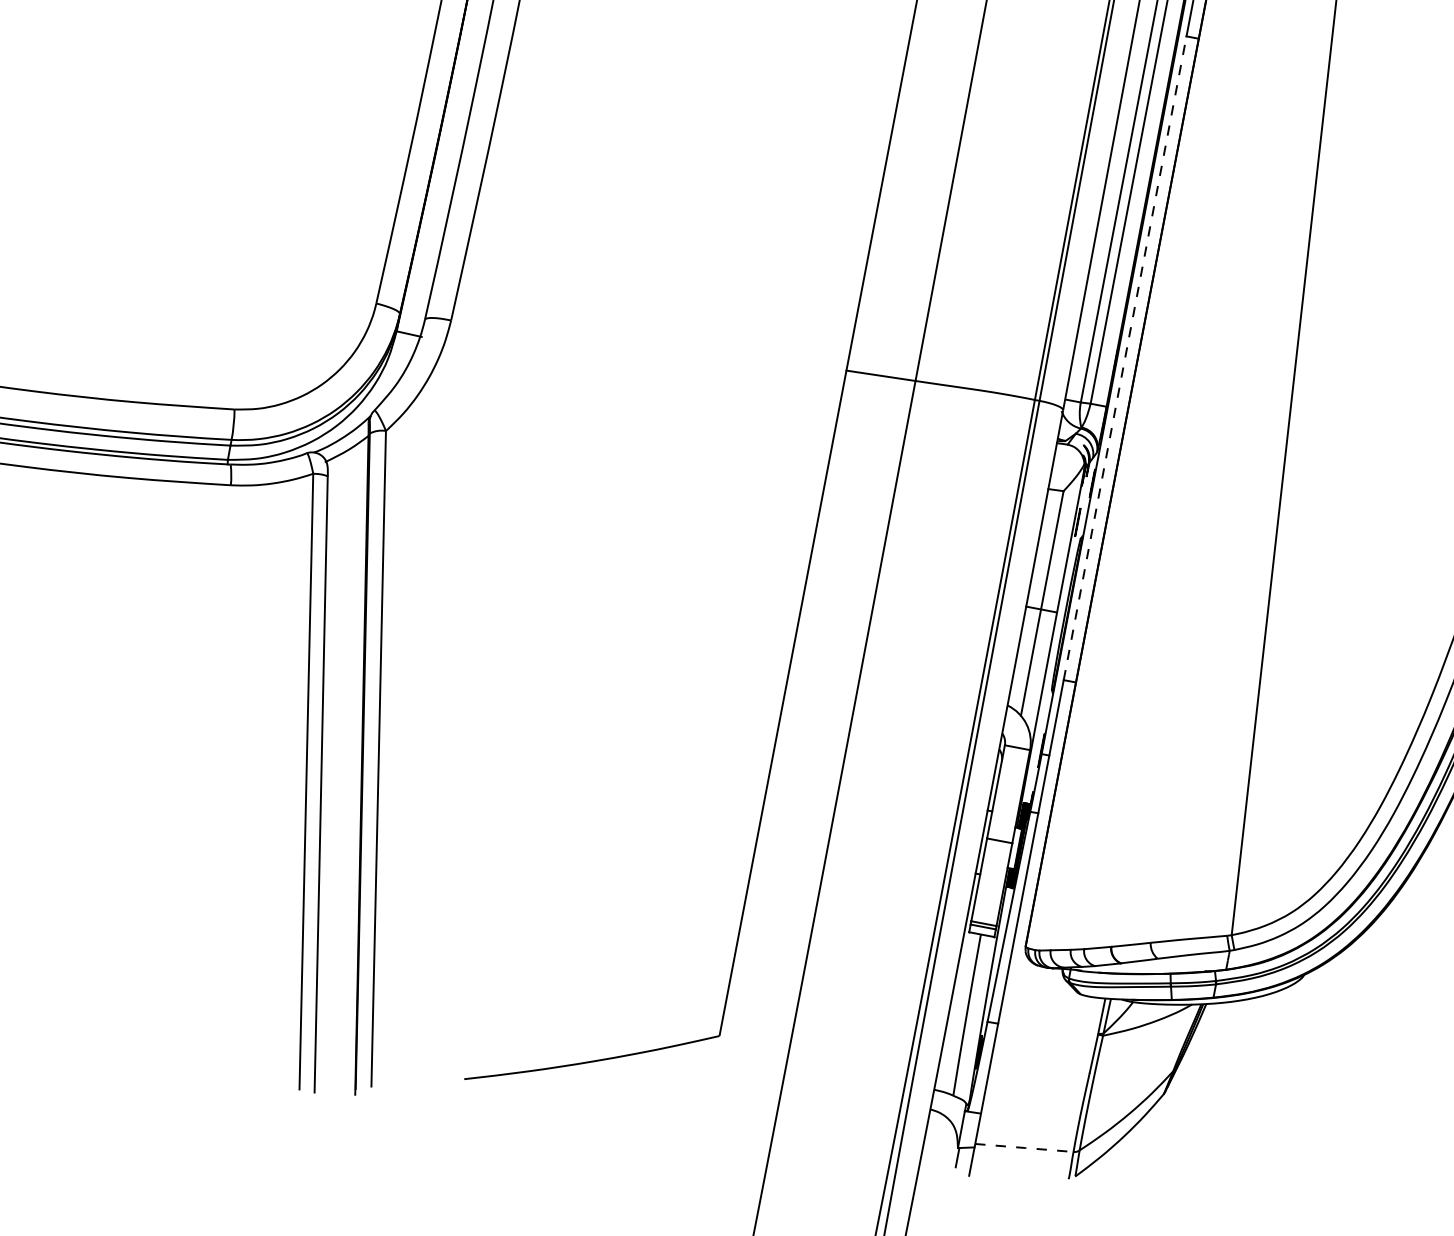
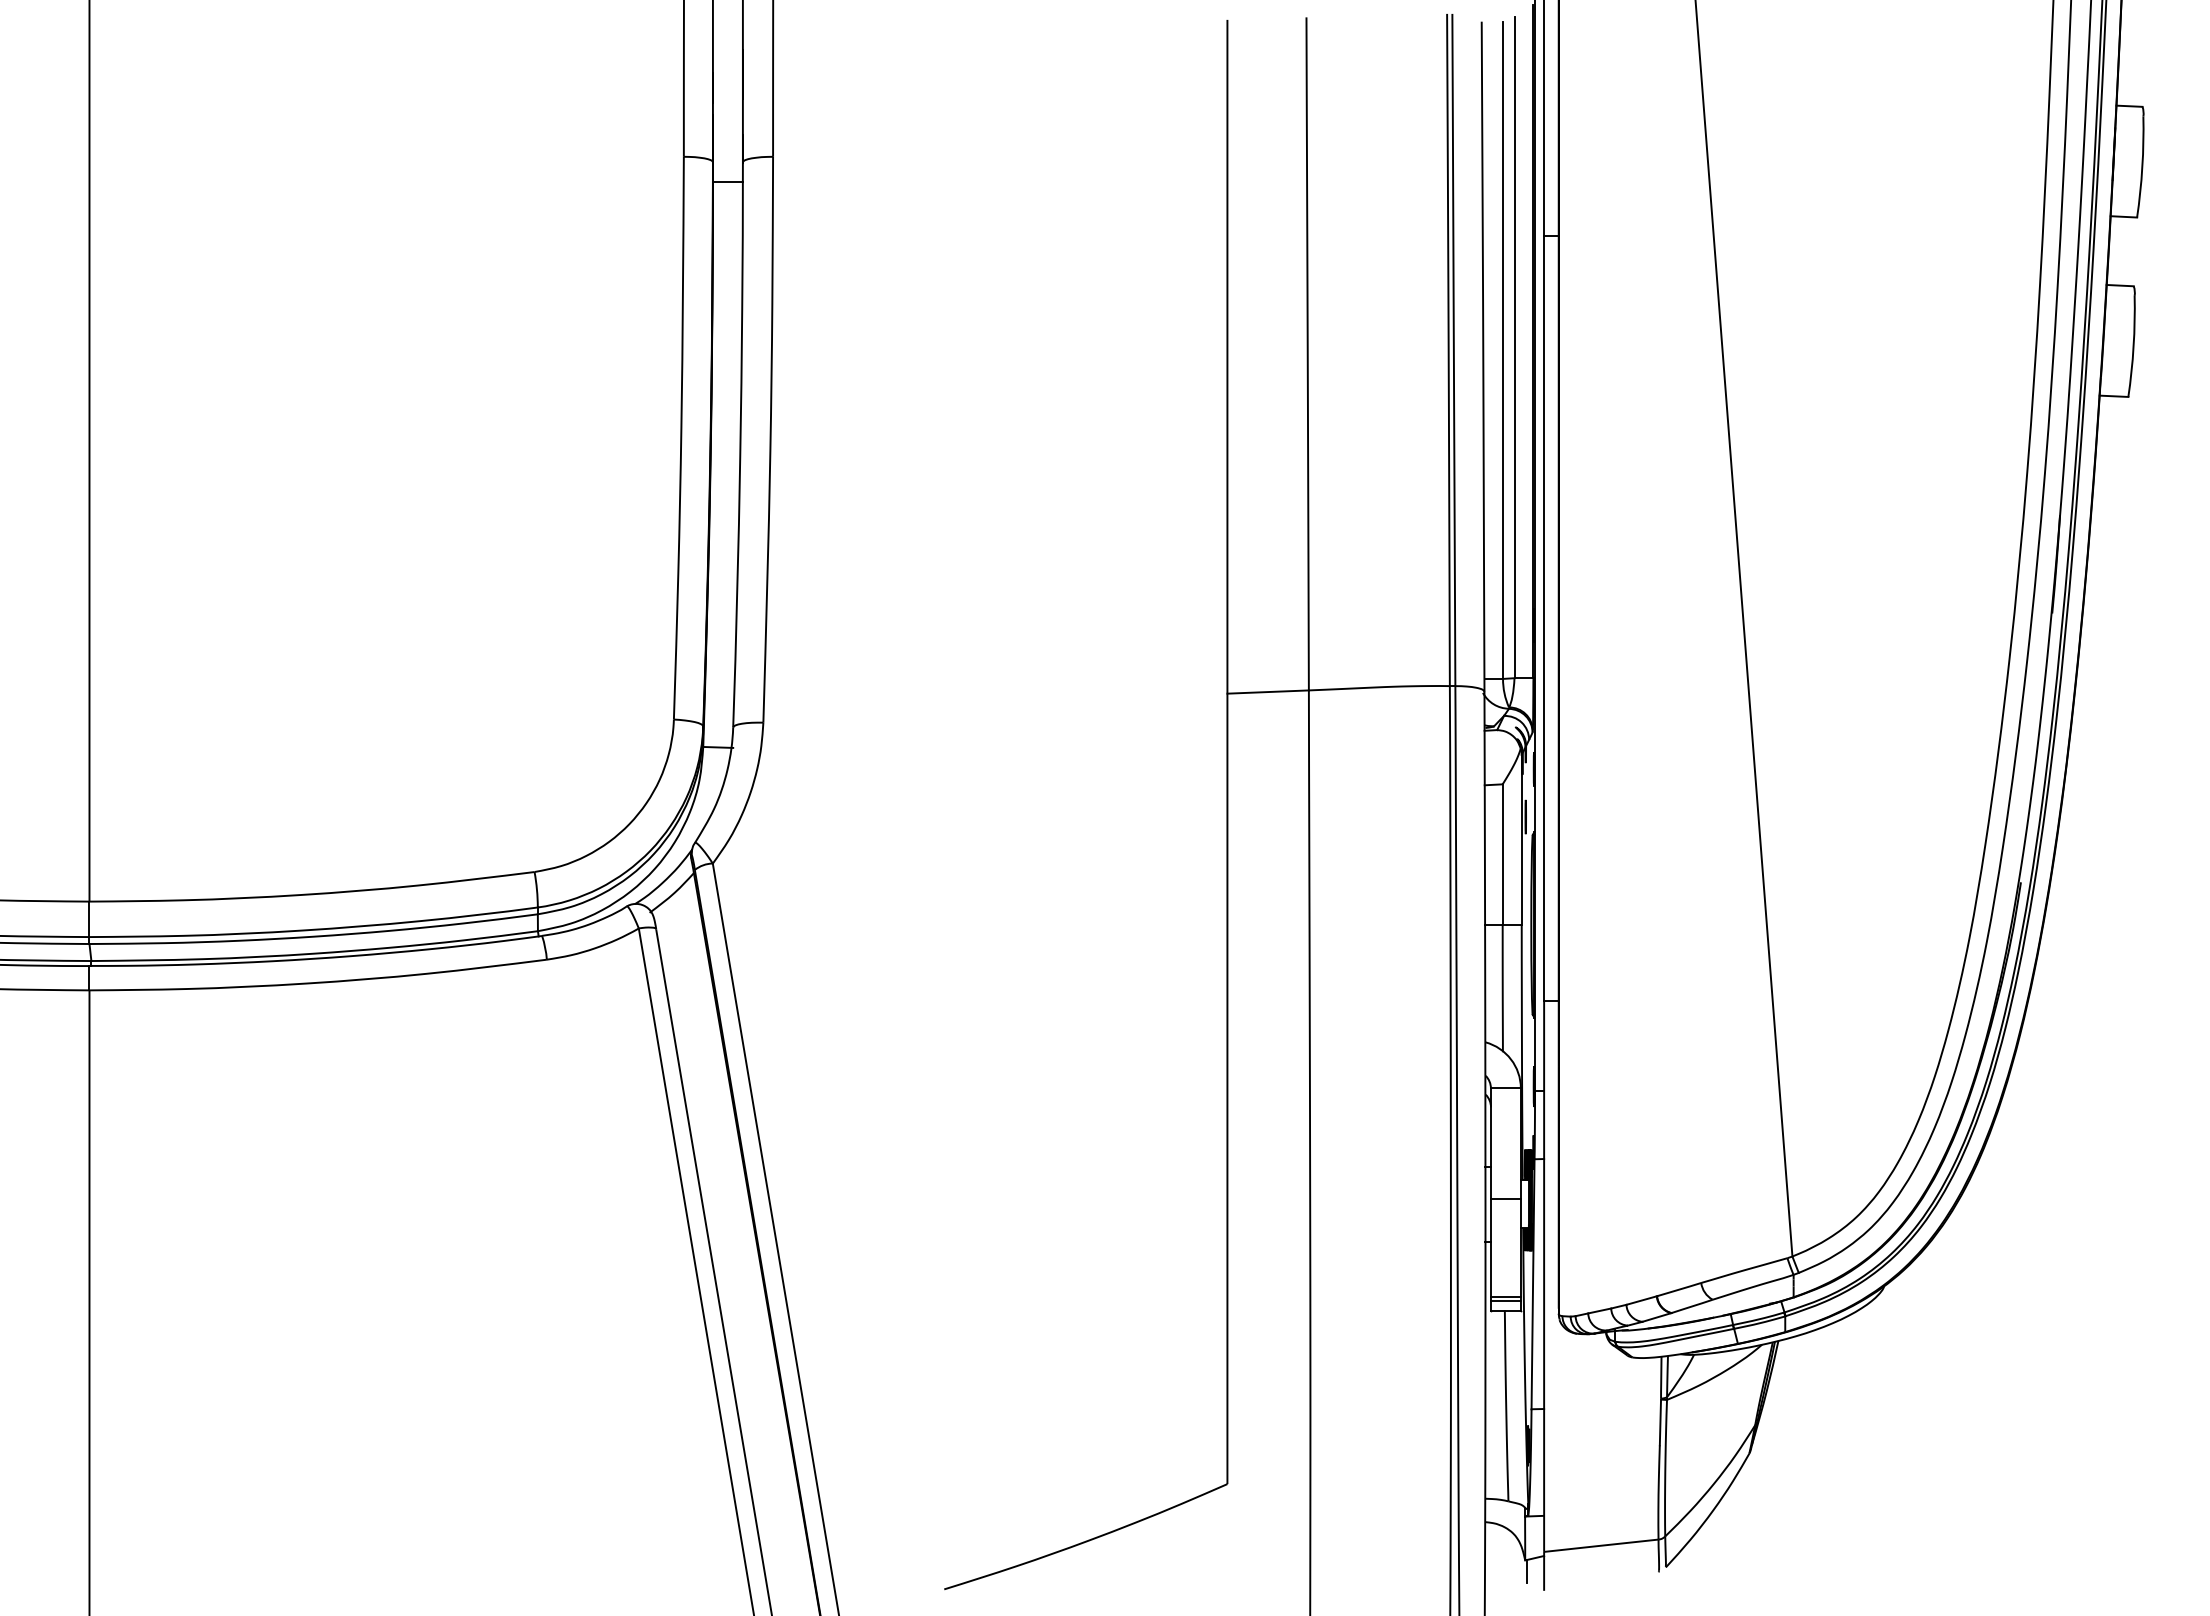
line: (1125, 358) -> (1544, 618), dashed -> solid
line: (1025, 1147) -> (1602, 1545), dashed -> solid

